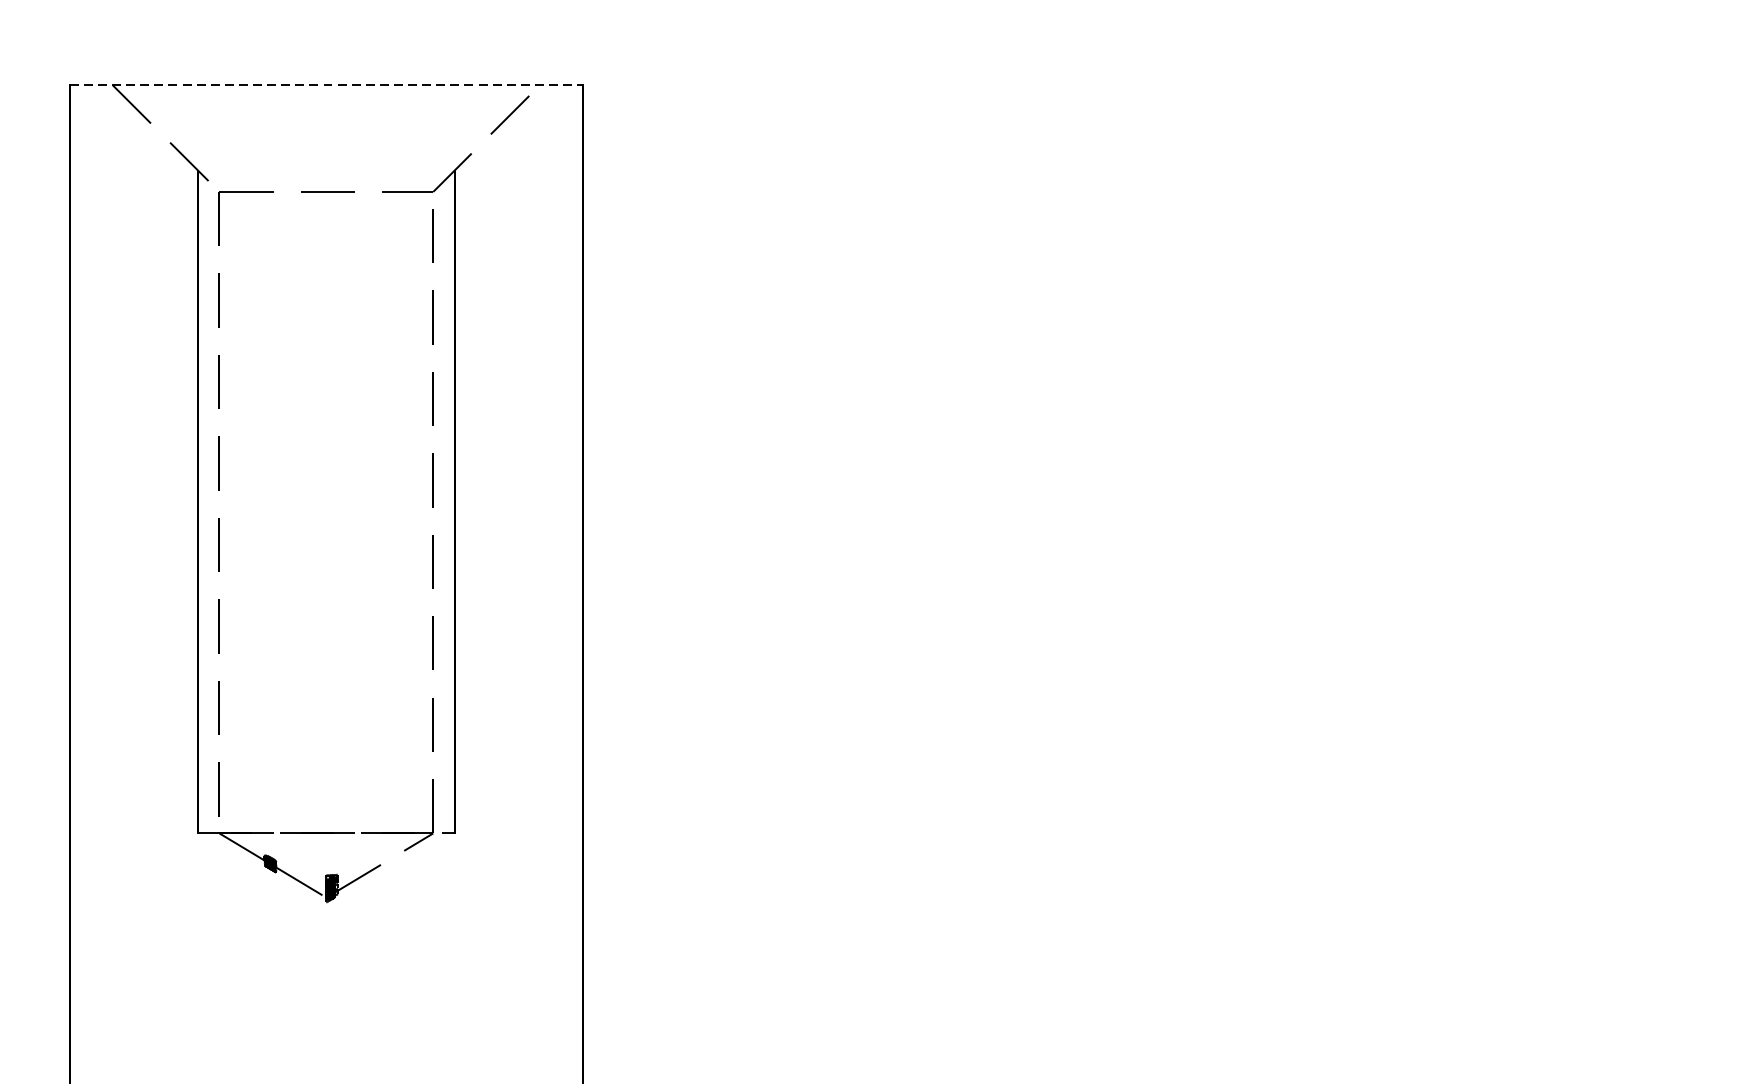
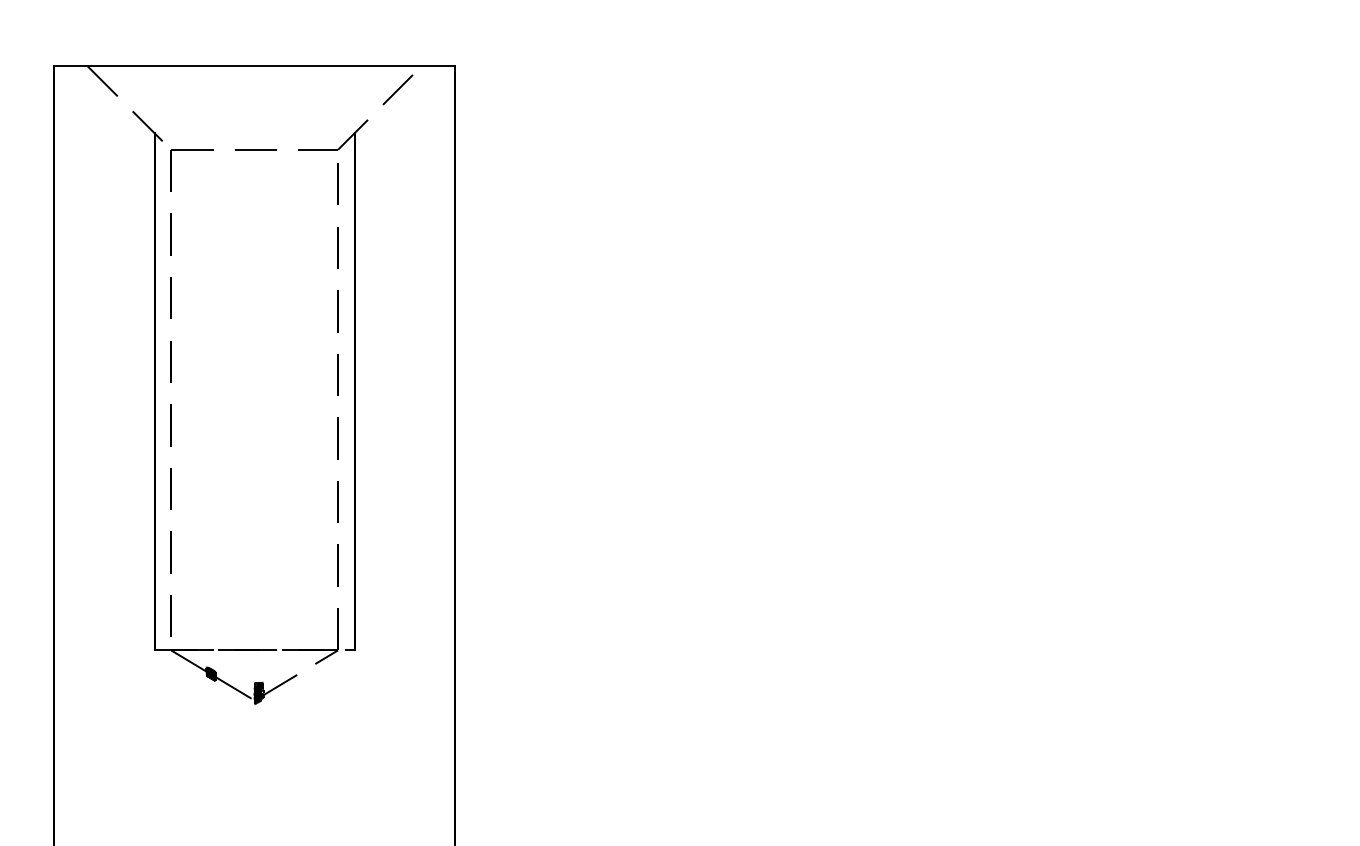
line: (327, 85) -> (255, 66), dashed -> solid

